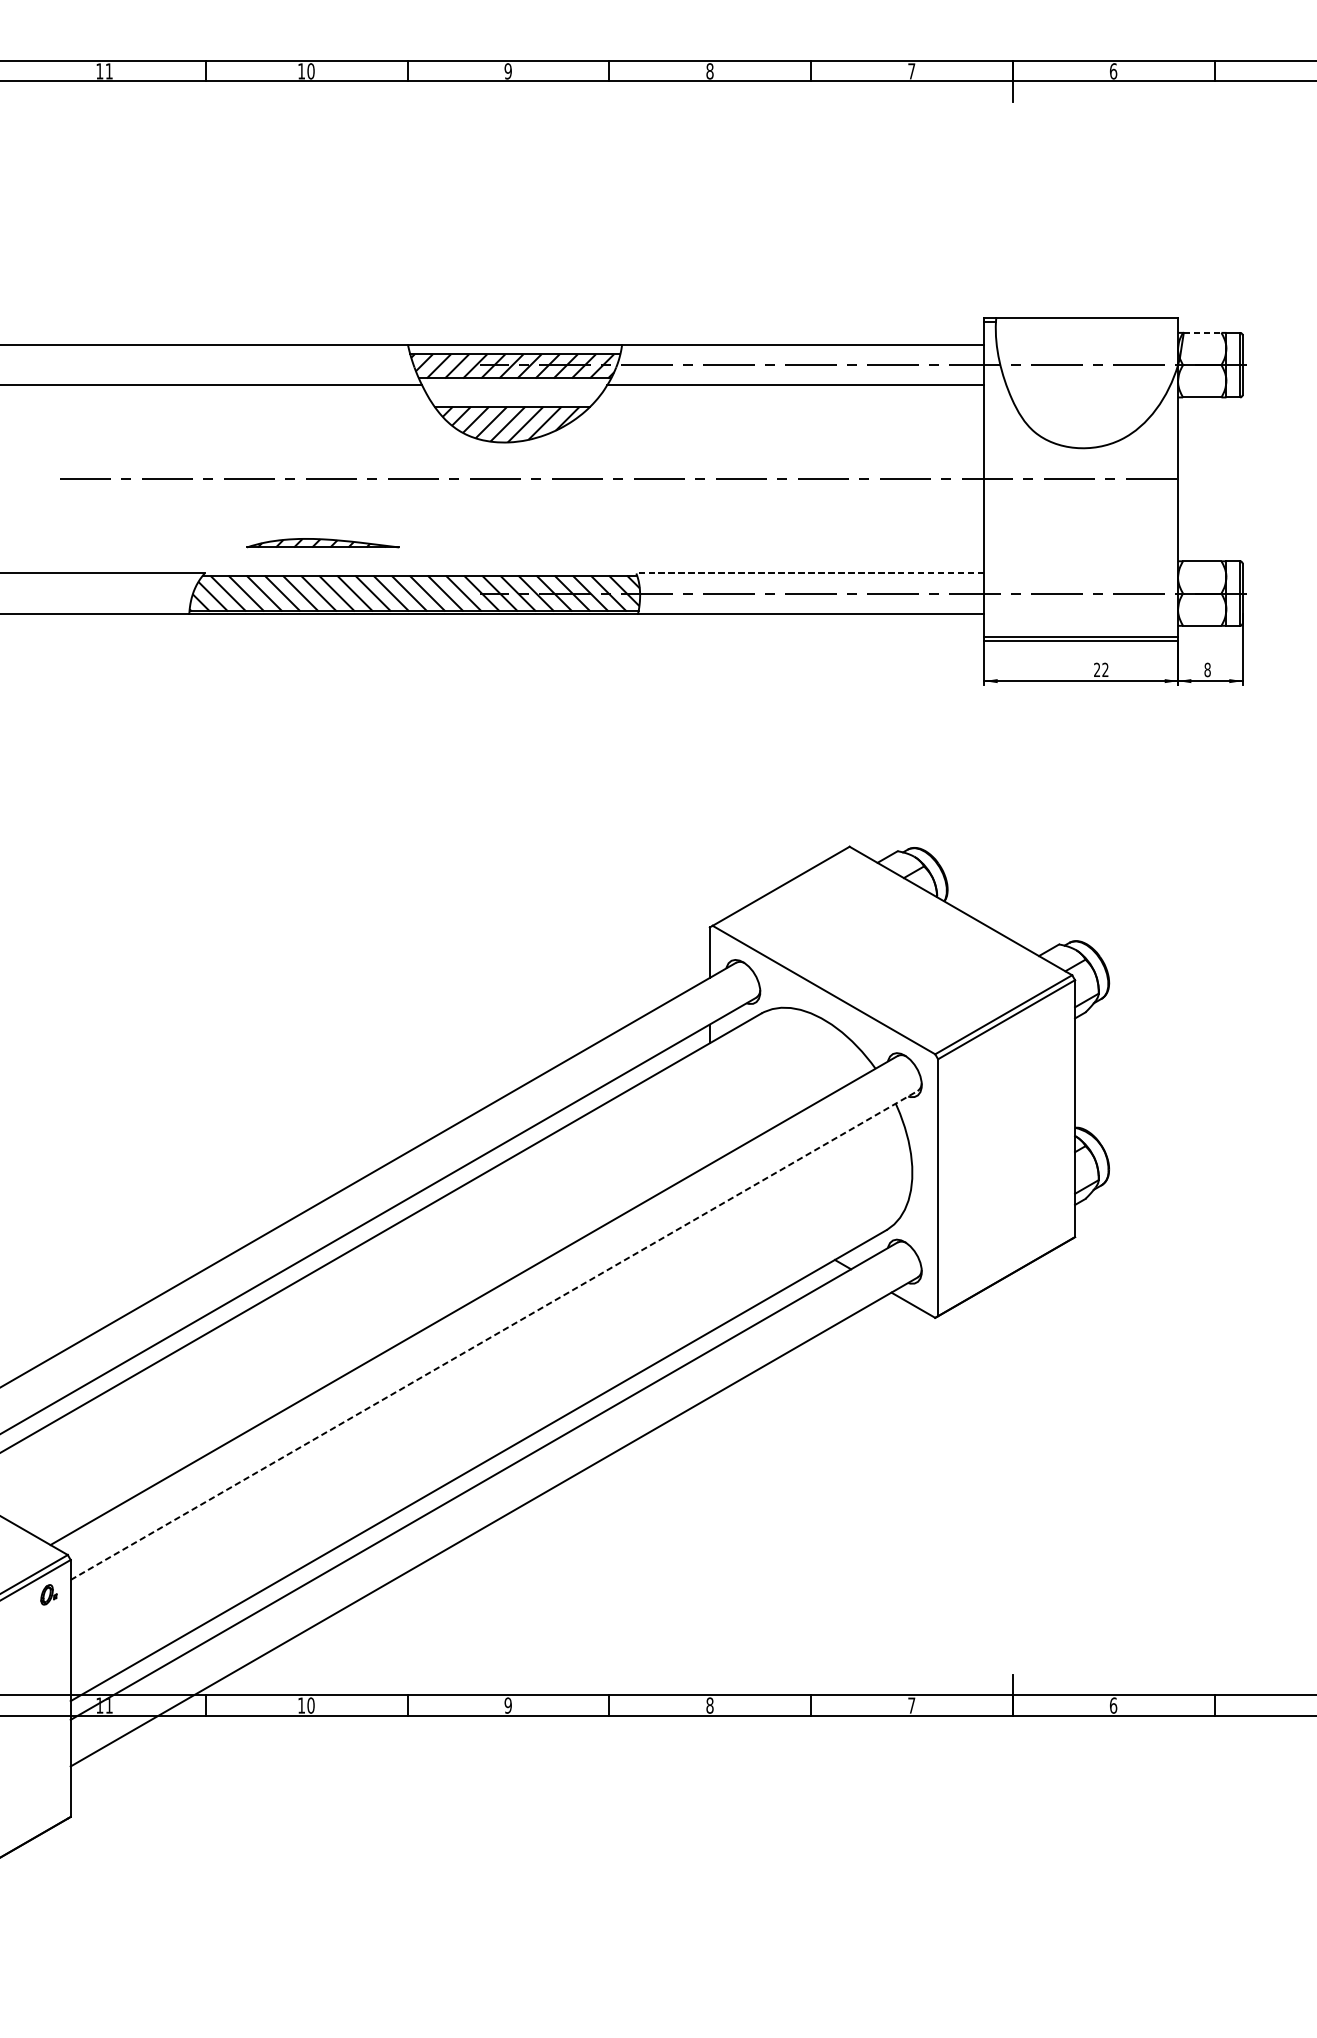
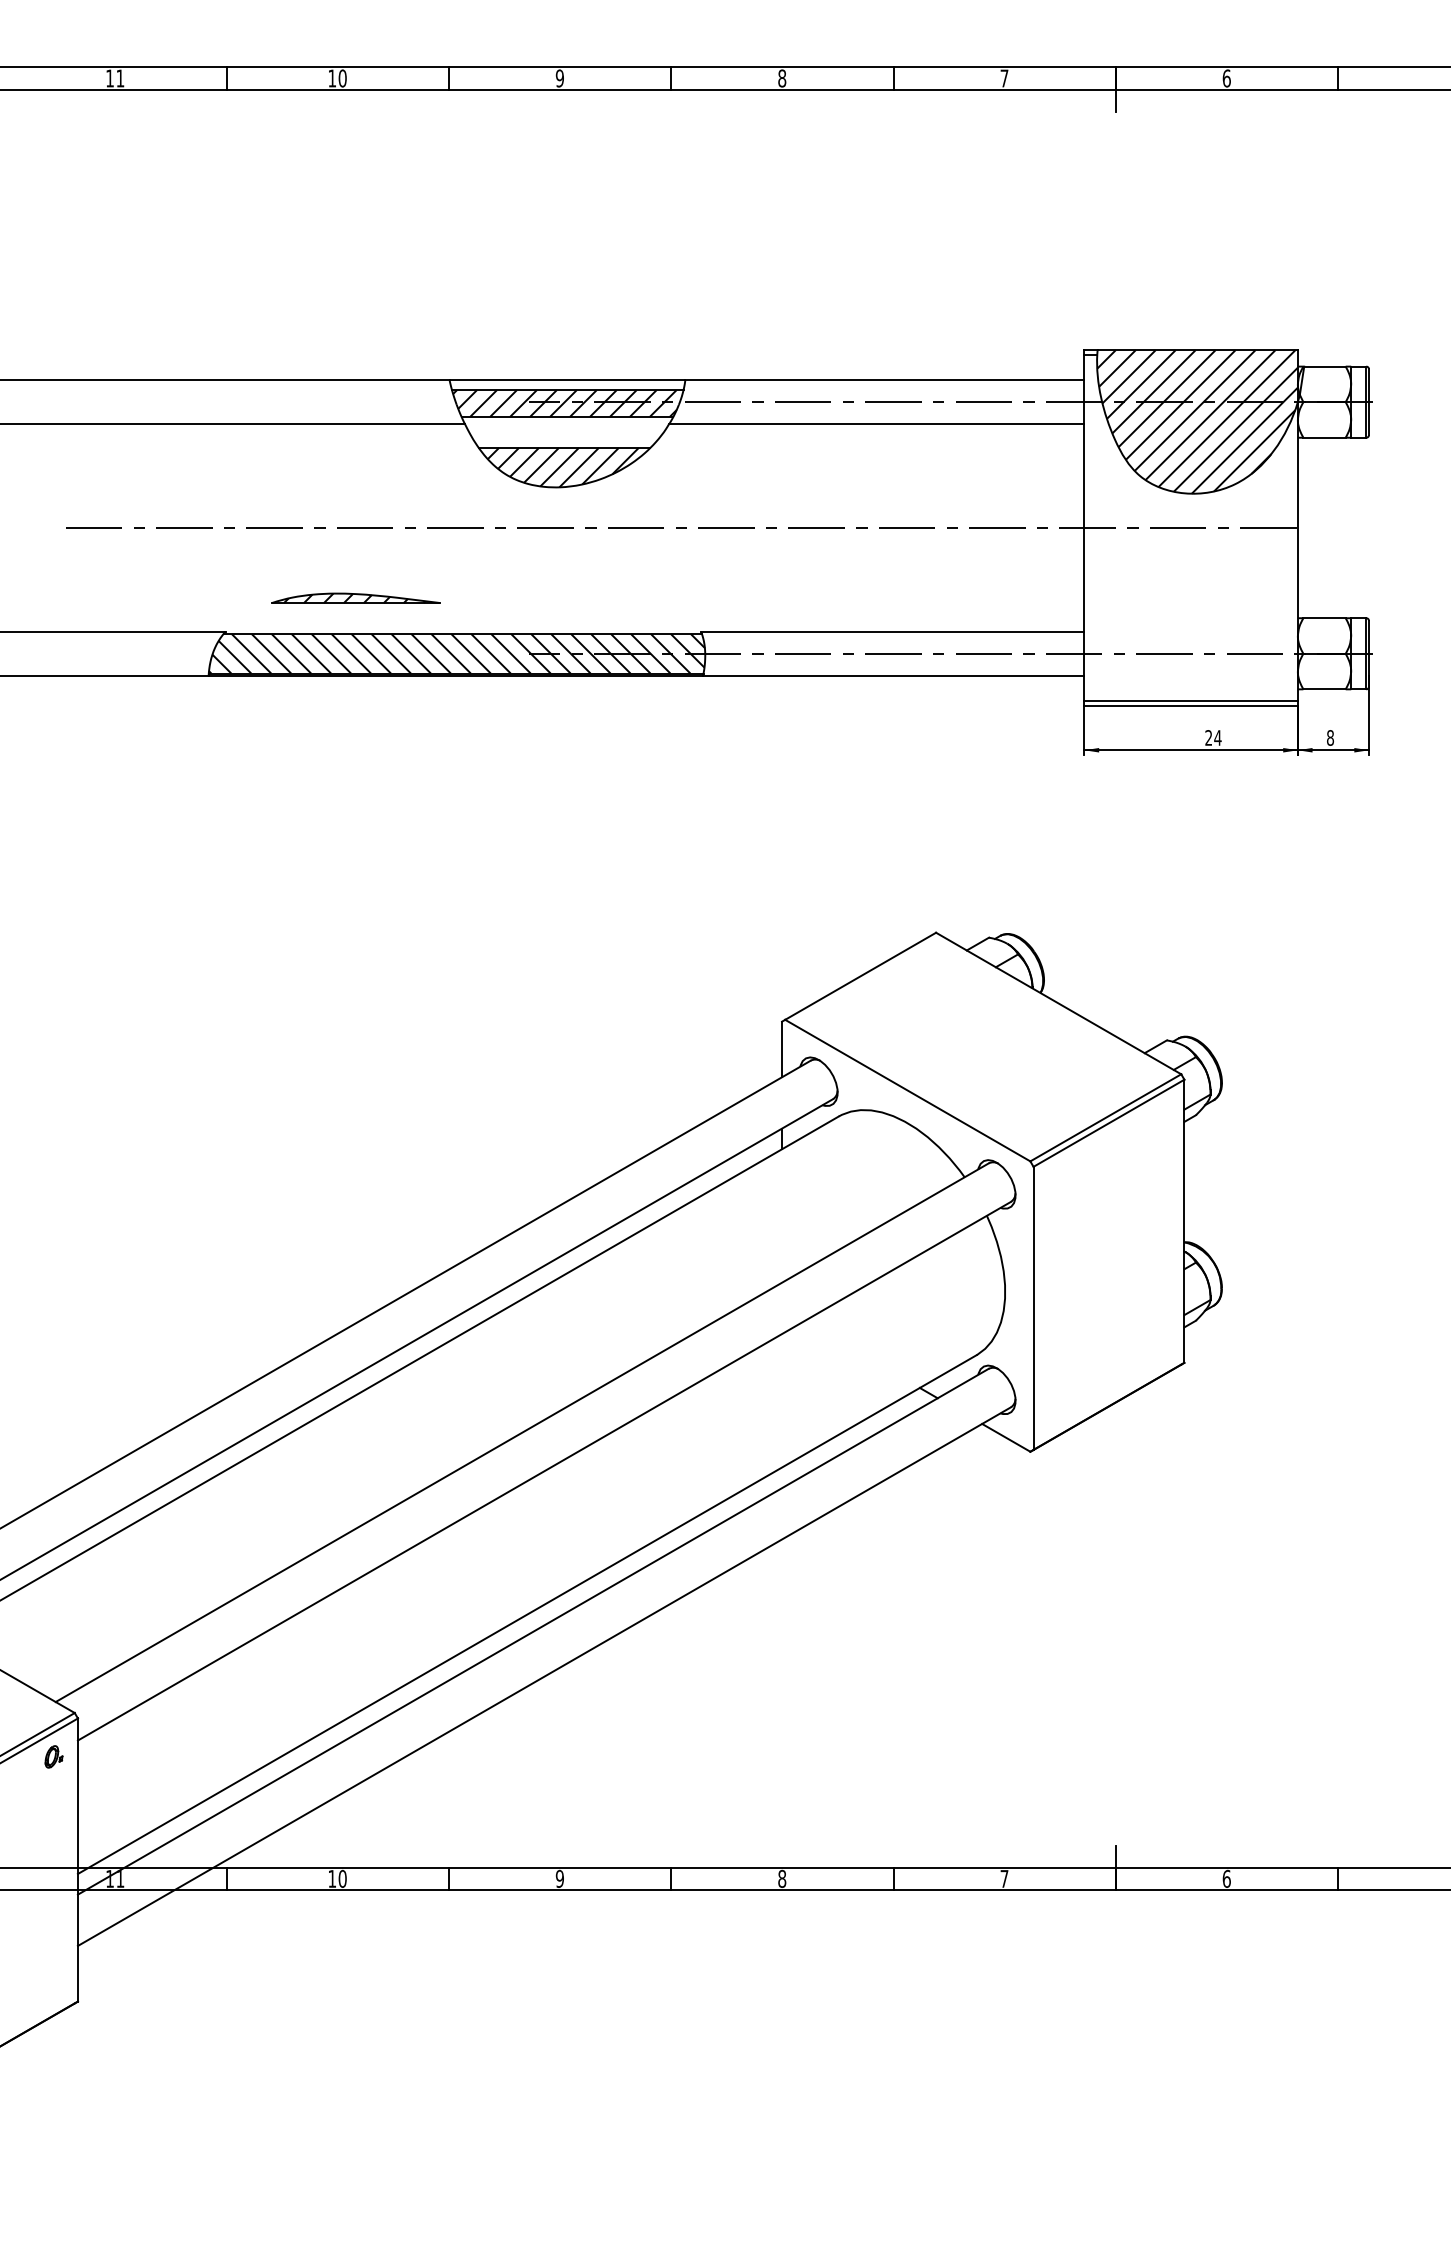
line: (1202, 332) -> (1324, 366), dashed -> solid
hatch: (1086, 382) -> (1197, 421), added
line: (810, 573) -> (892, 631), dashed -> solid
text: (1105, 669) -> (1217, 737), 22 -> 24
line: (494, 1335) -> (544, 1471), dashed -> solid

